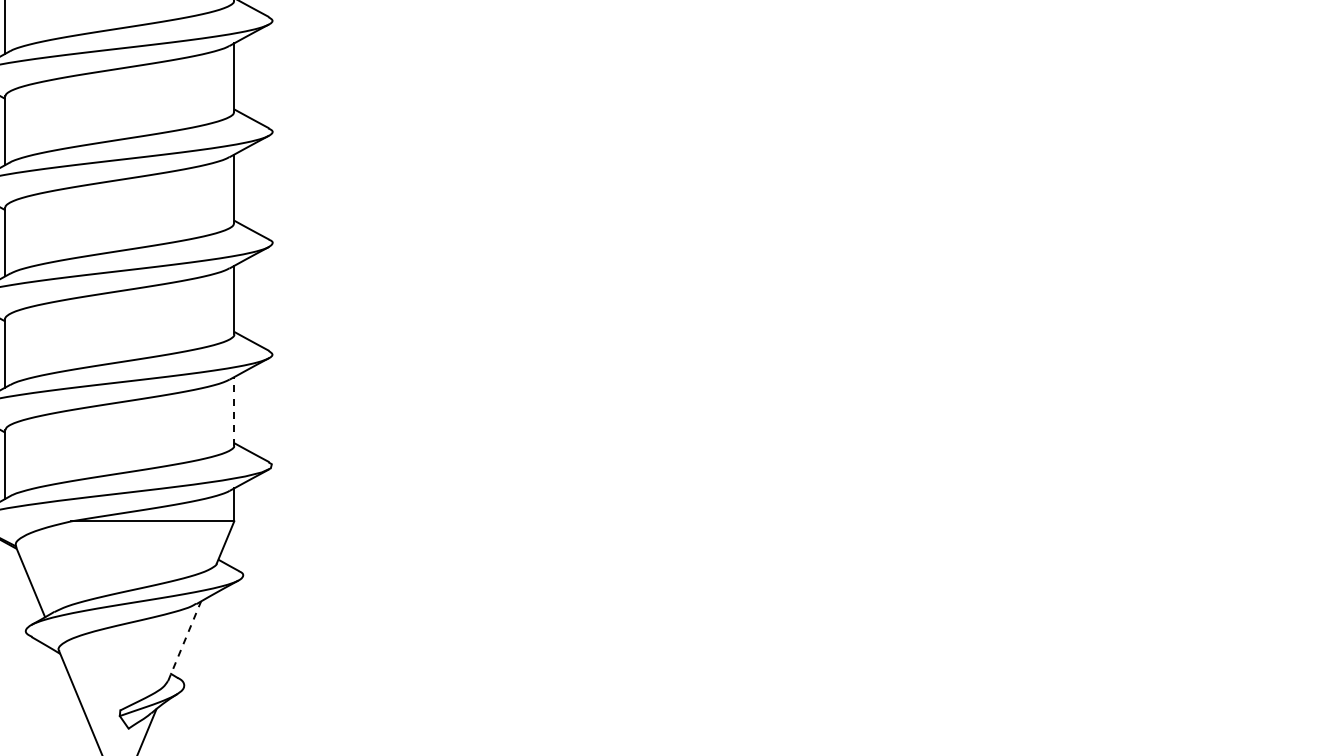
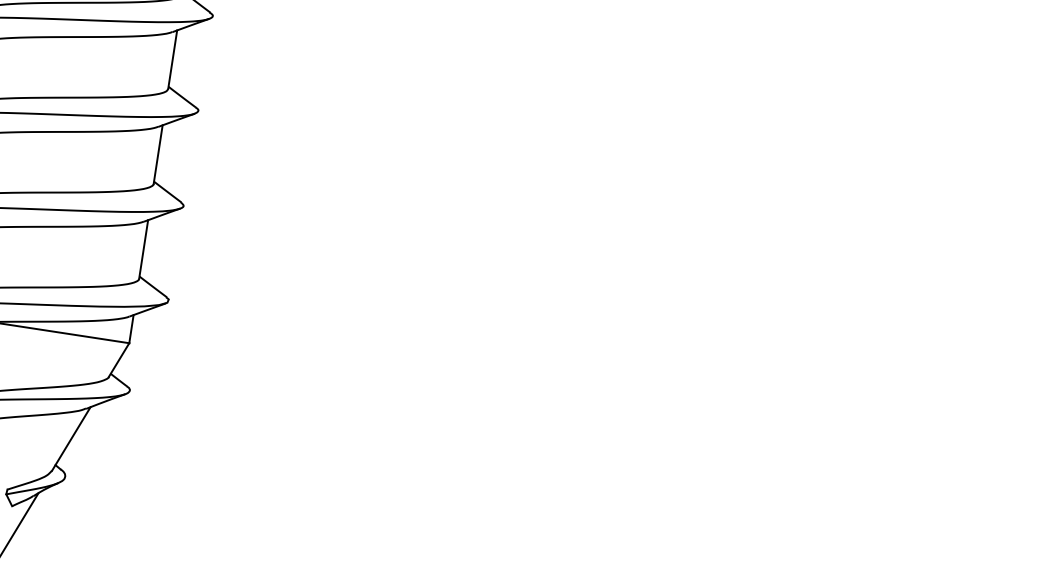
line: (234, 410) -> (143, 248), dashed -> solid
line: (184, 640) -> (71, 438), dashed -> solid

